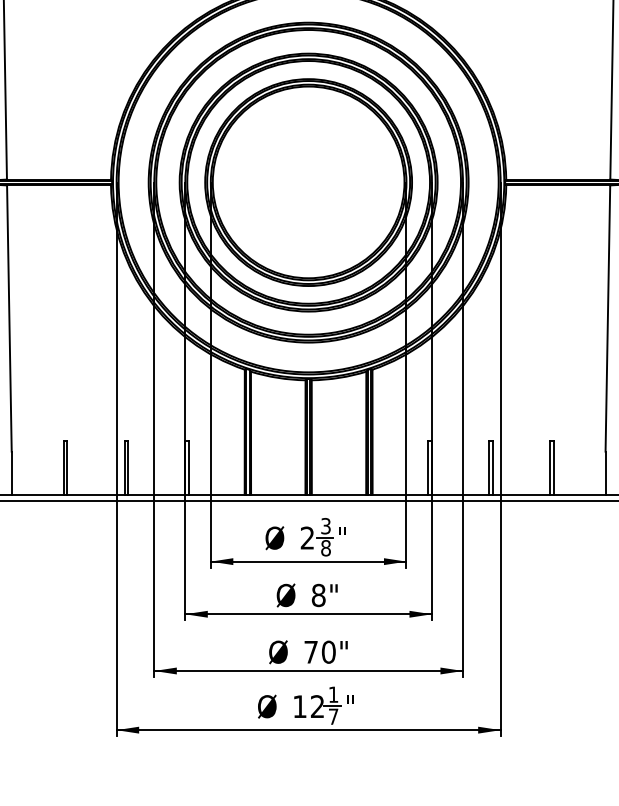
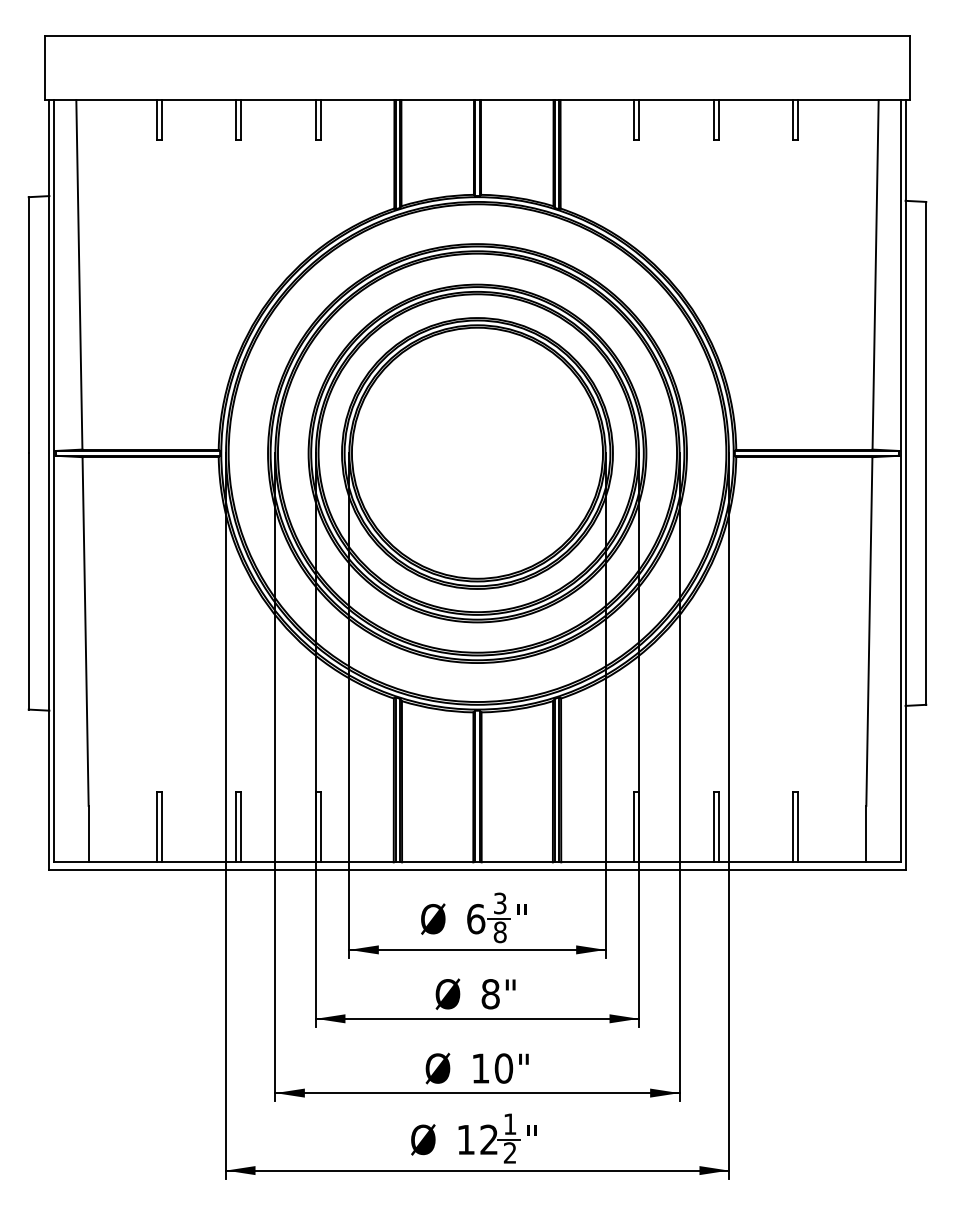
text: (307, 538) -> (476, 919), 2 -> 6
text: (310, 652) -> (480, 1068), 70" -> 10"
text: (333, 716) -> (509, 1152), 7 -> 2

